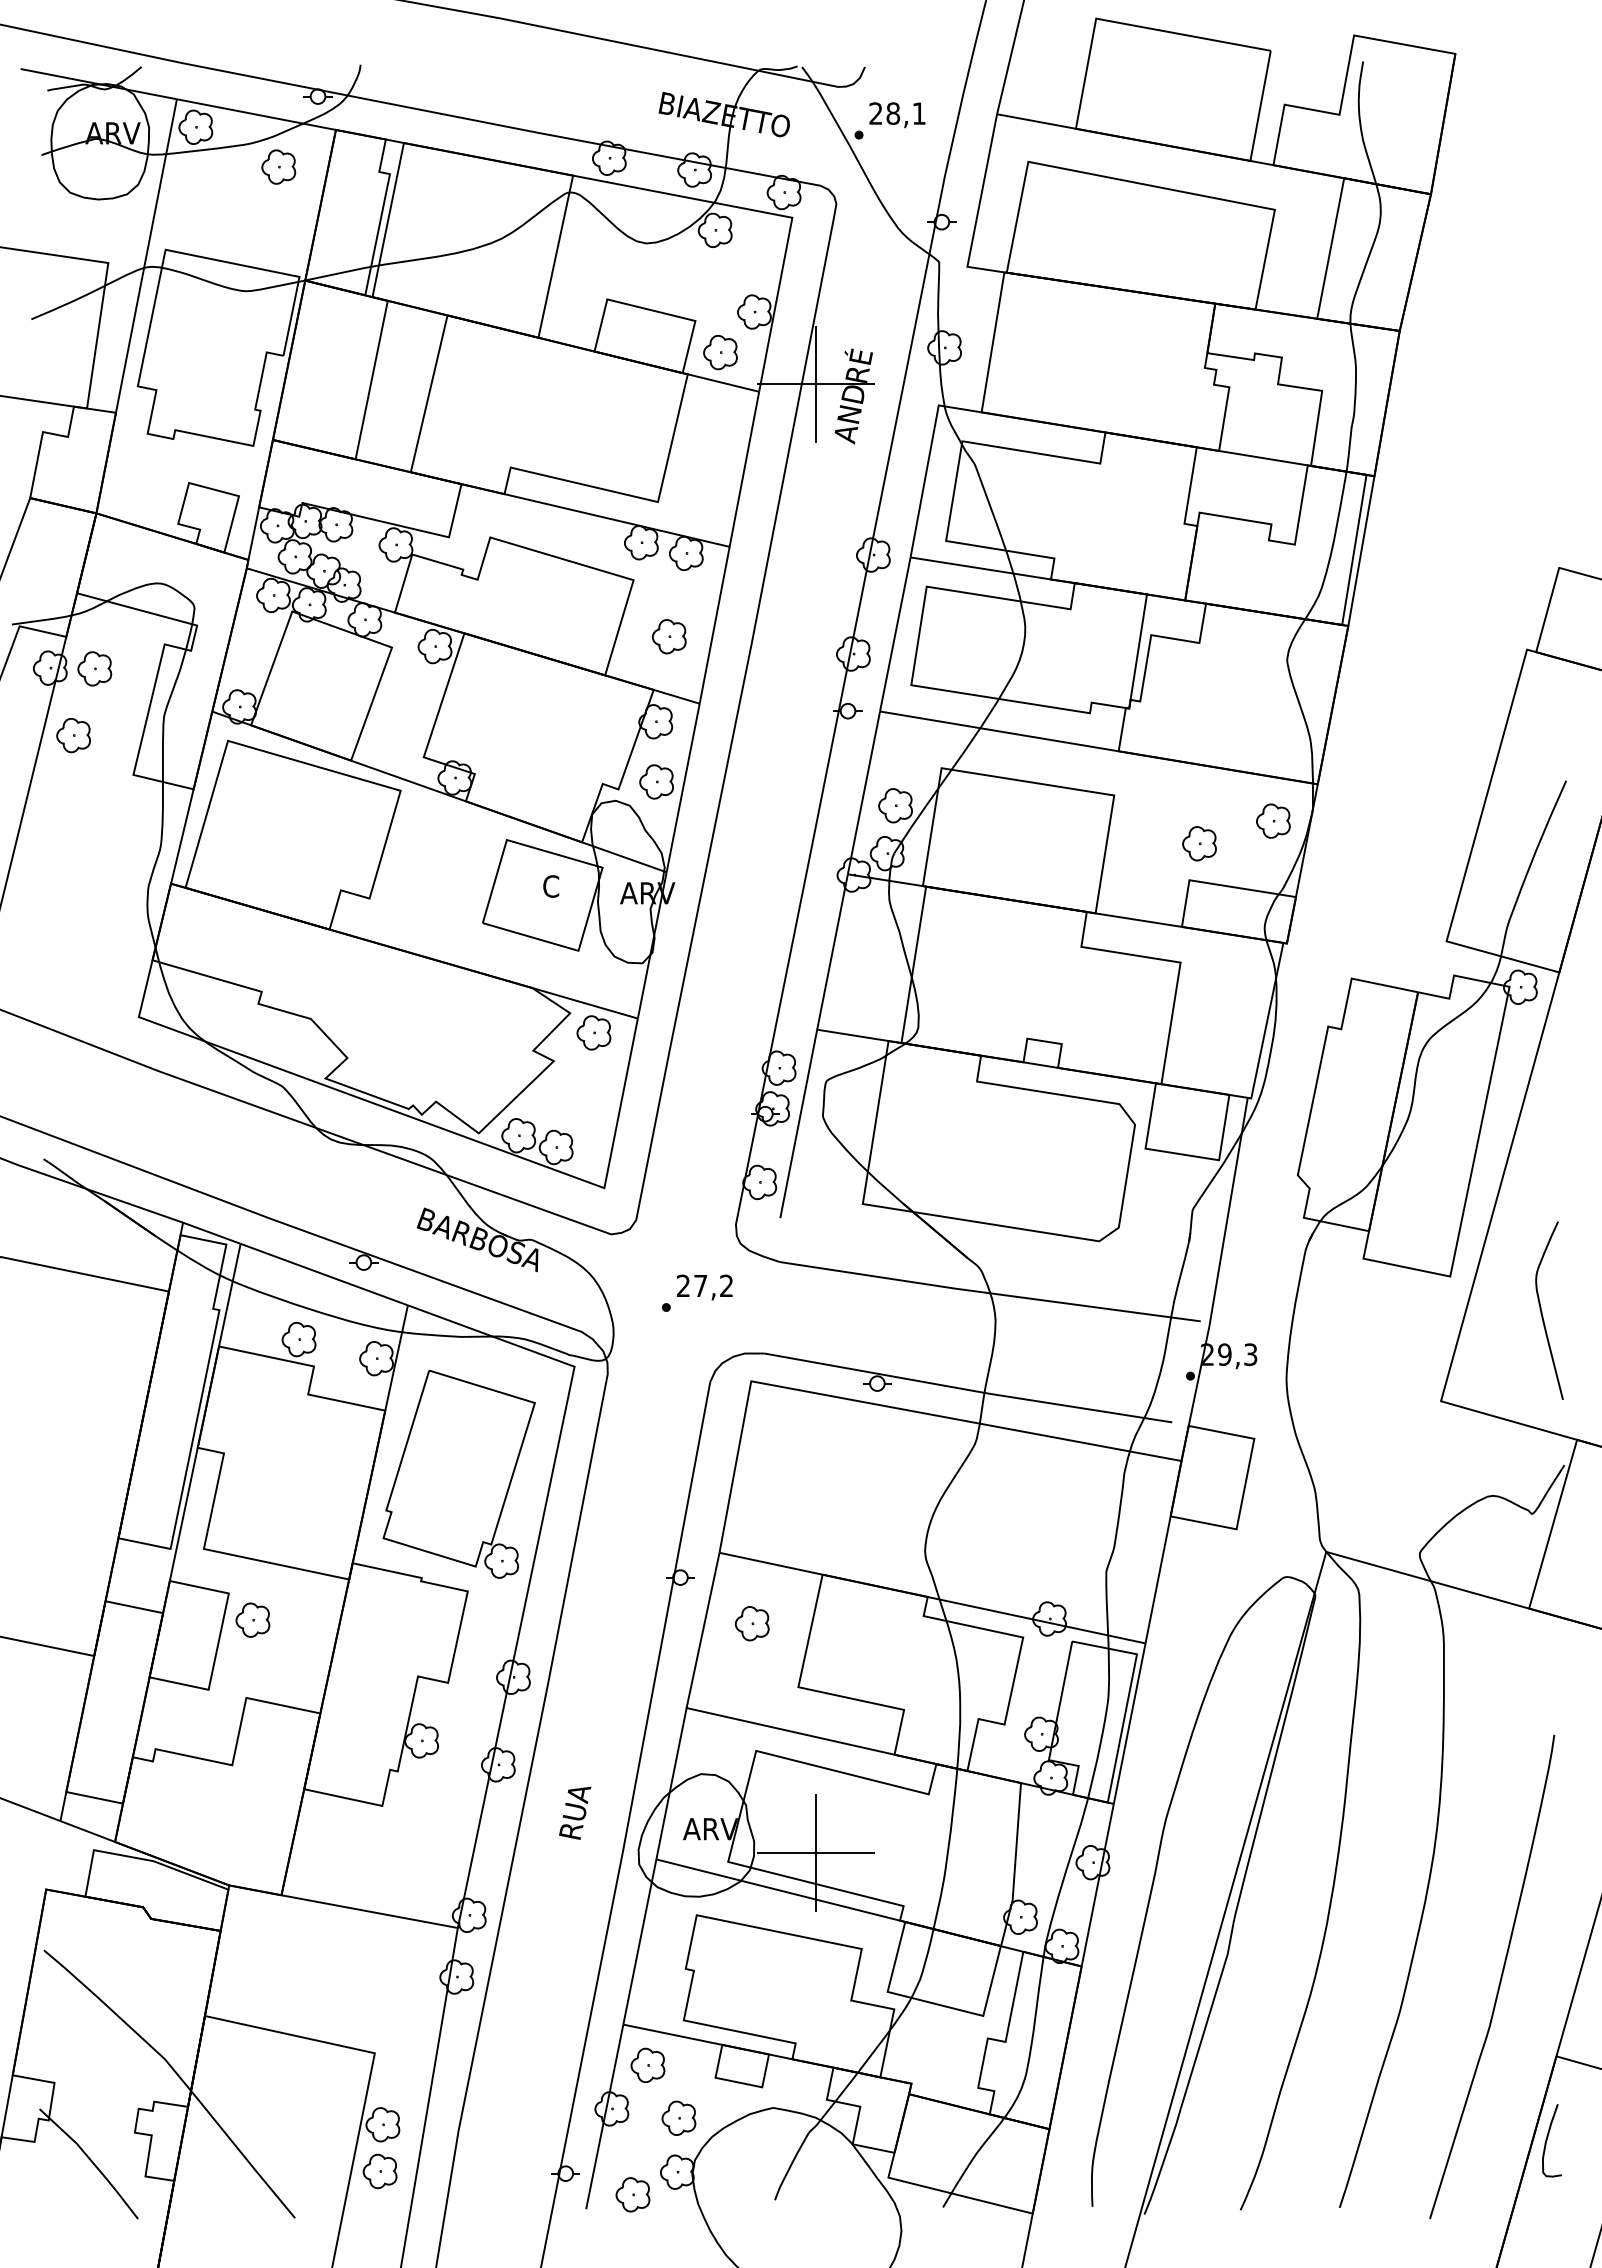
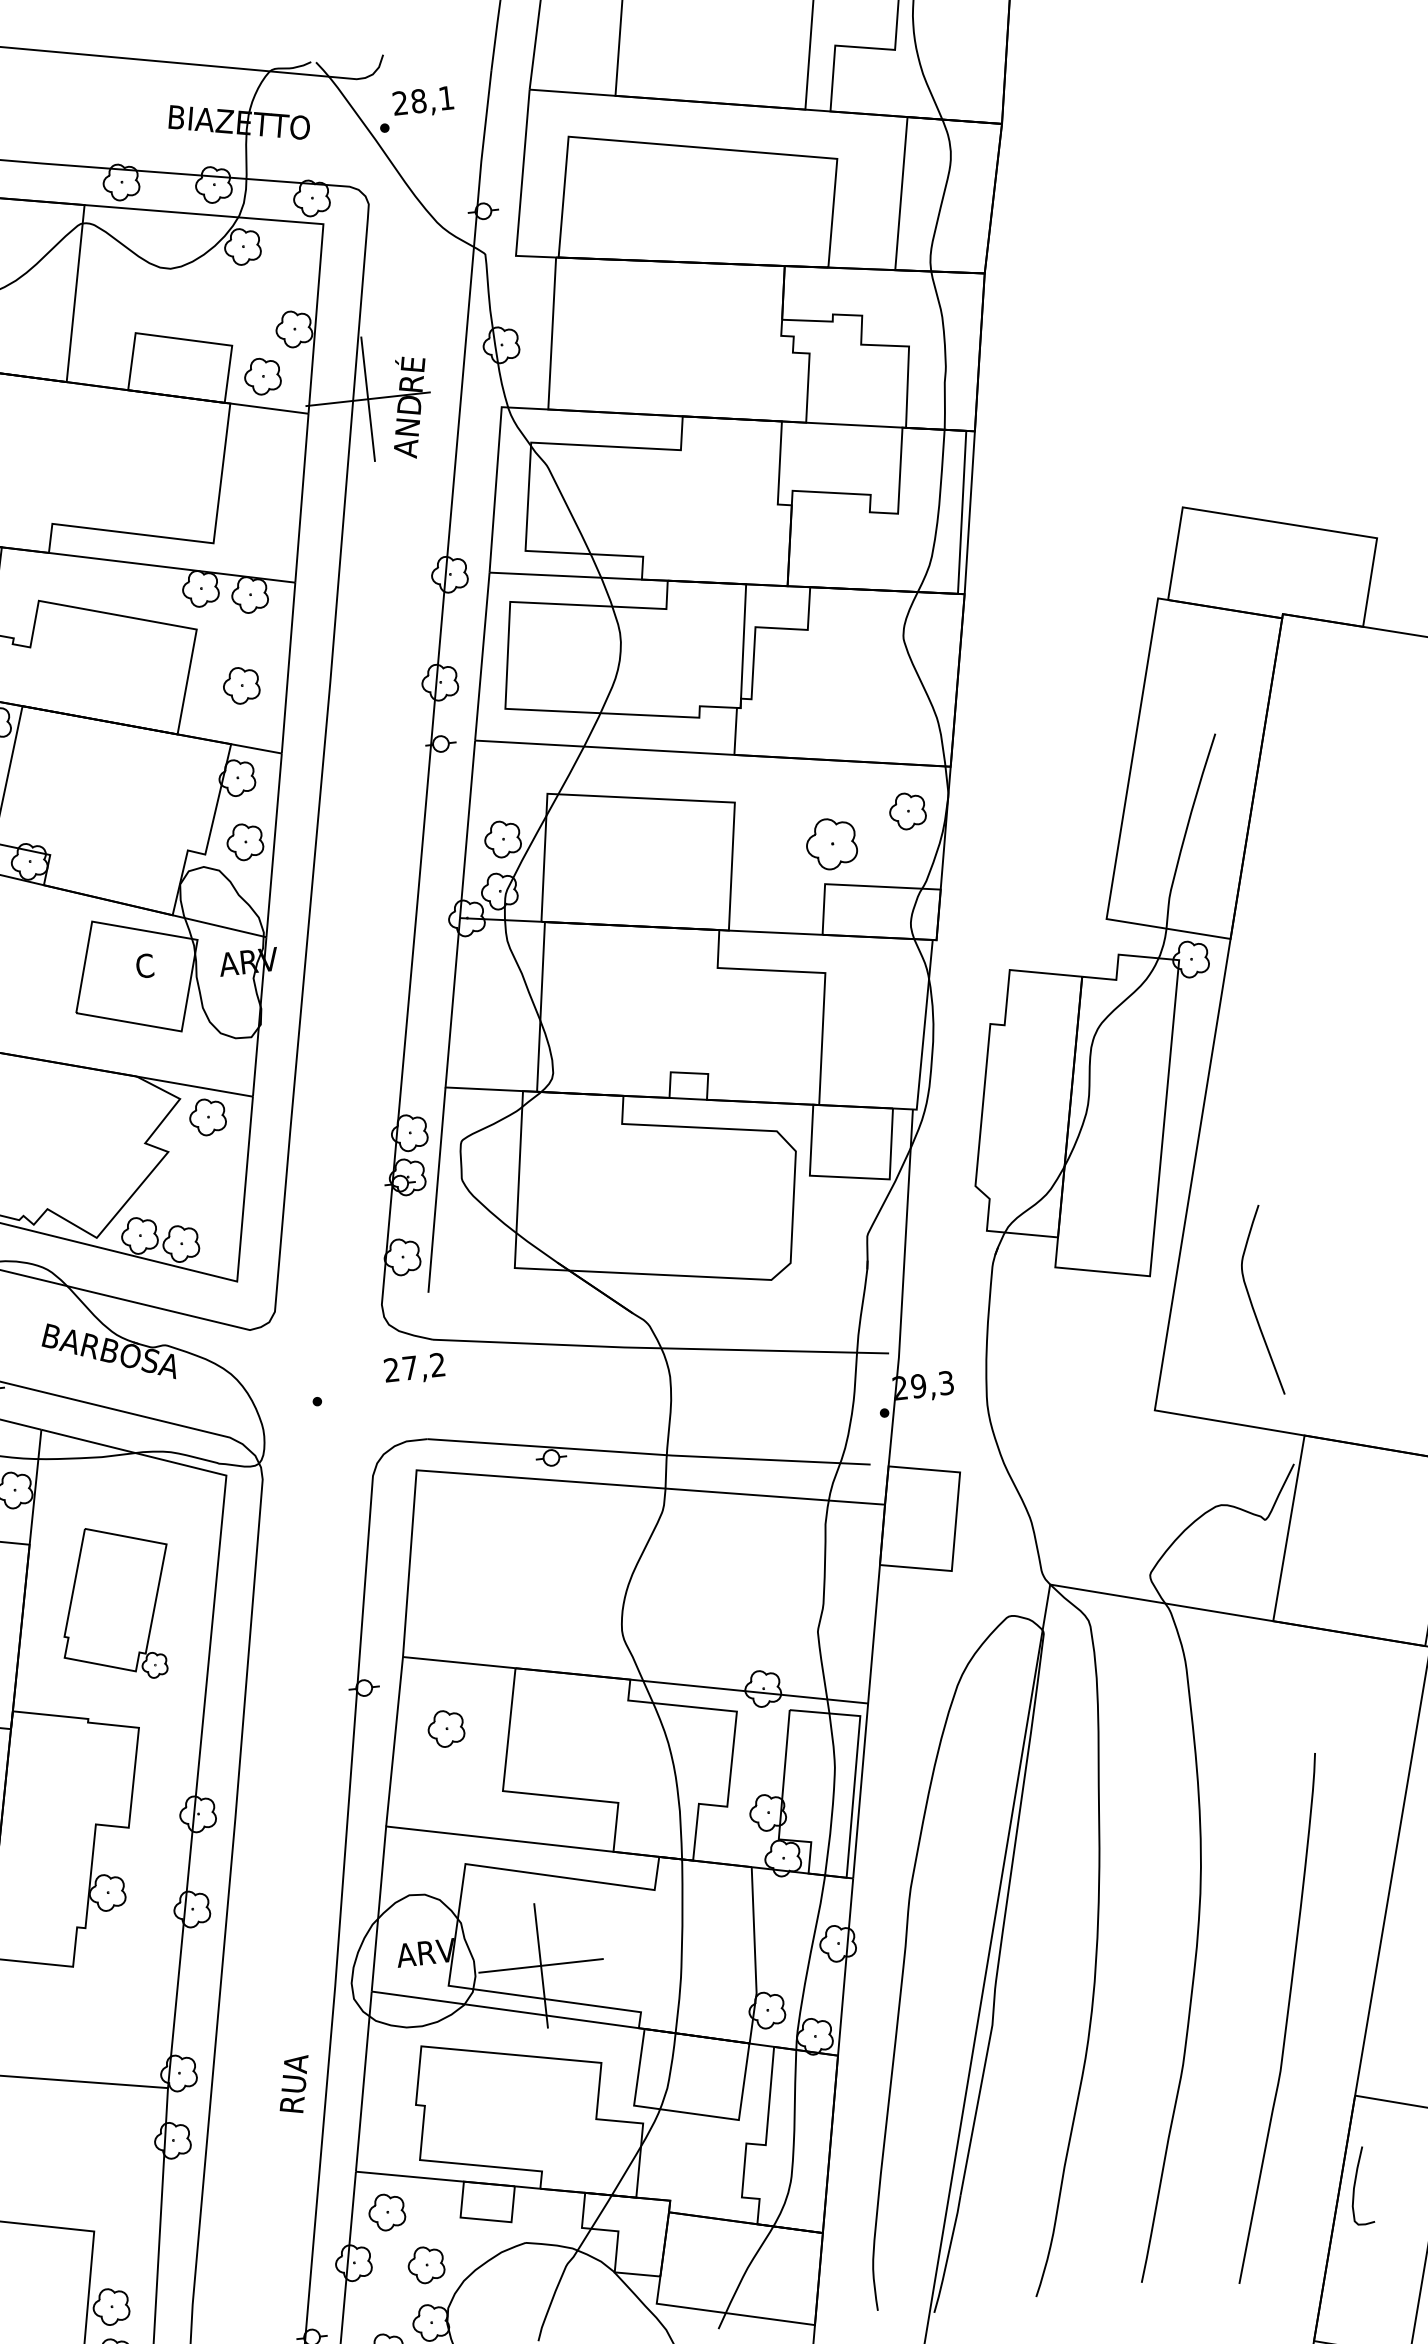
part: (1199, 843) -> (831, 843), size x1.4
text: (704, 1287) -> (414, 1369), moved
part: (458, 1473) -> (115, 1603), size x0.7
text: (575, 1812) -> (294, 2084), moved

